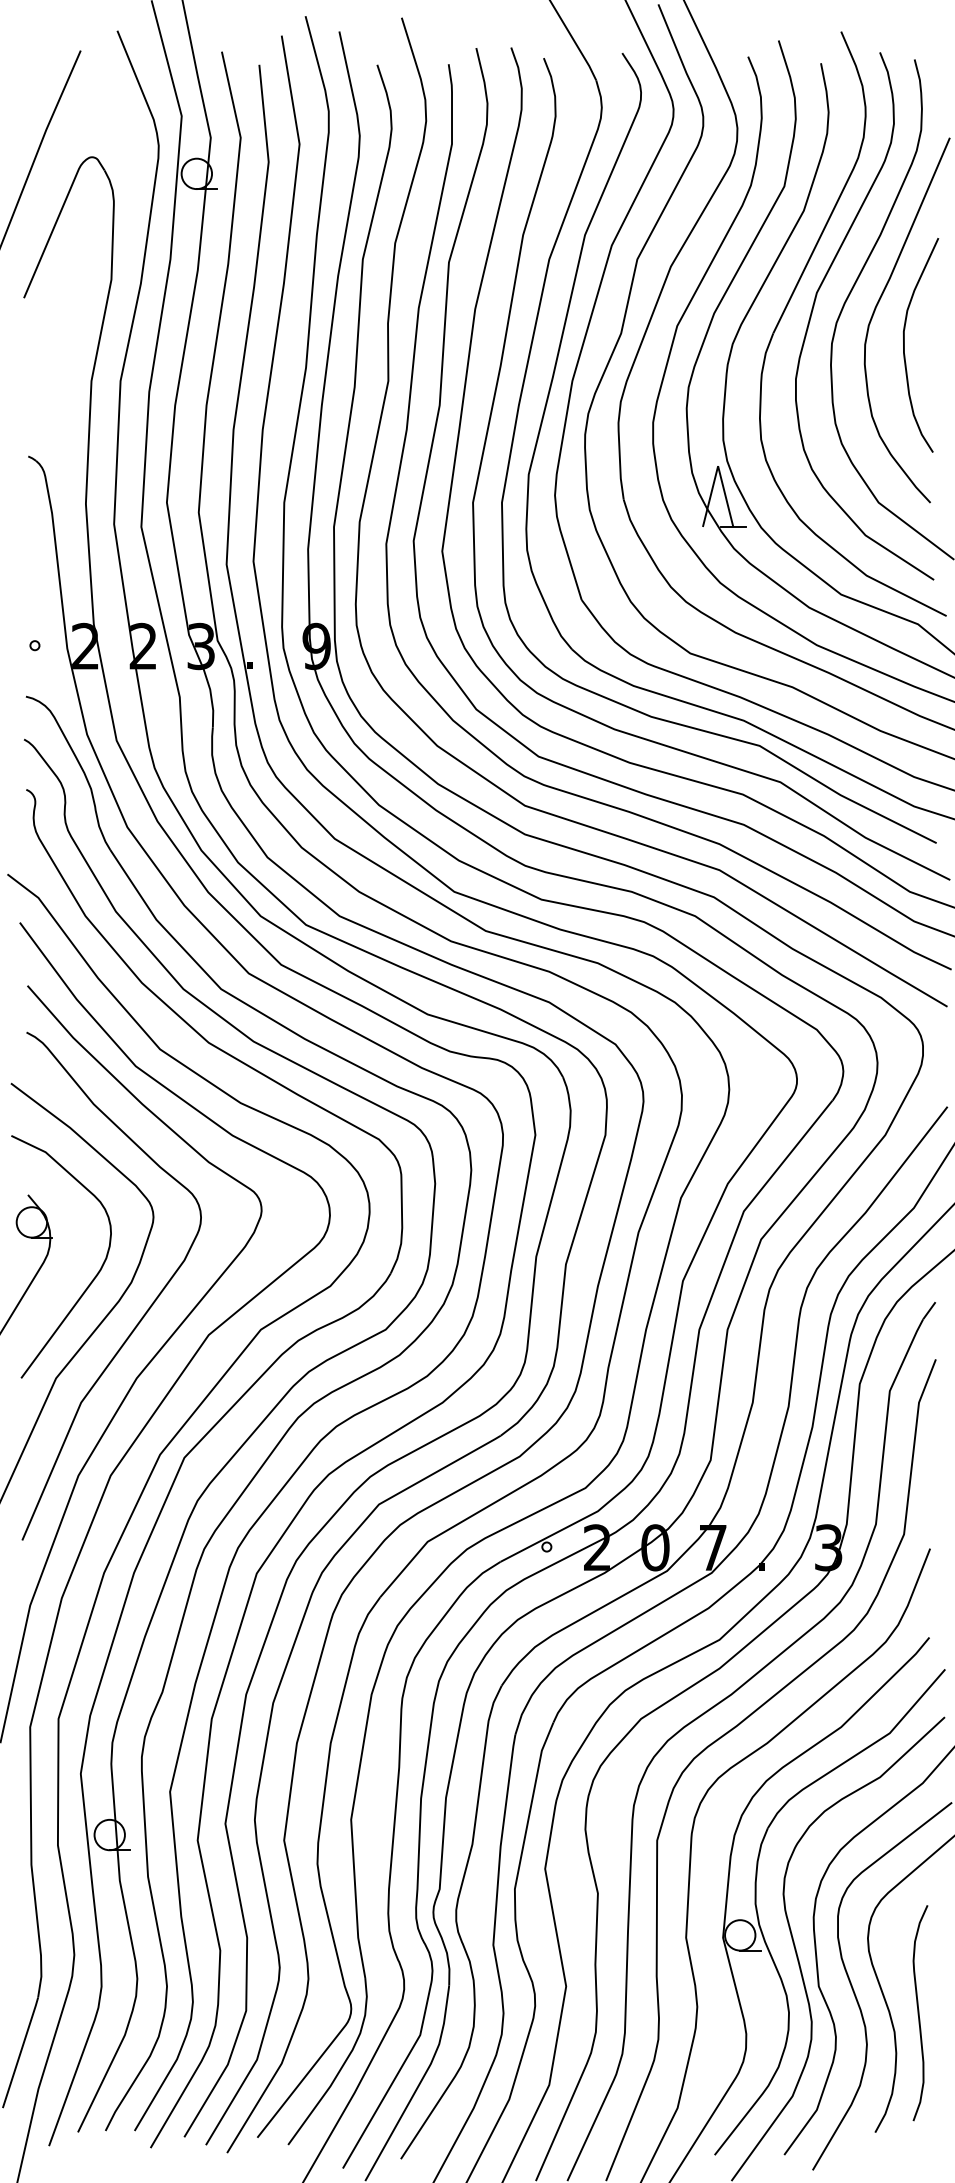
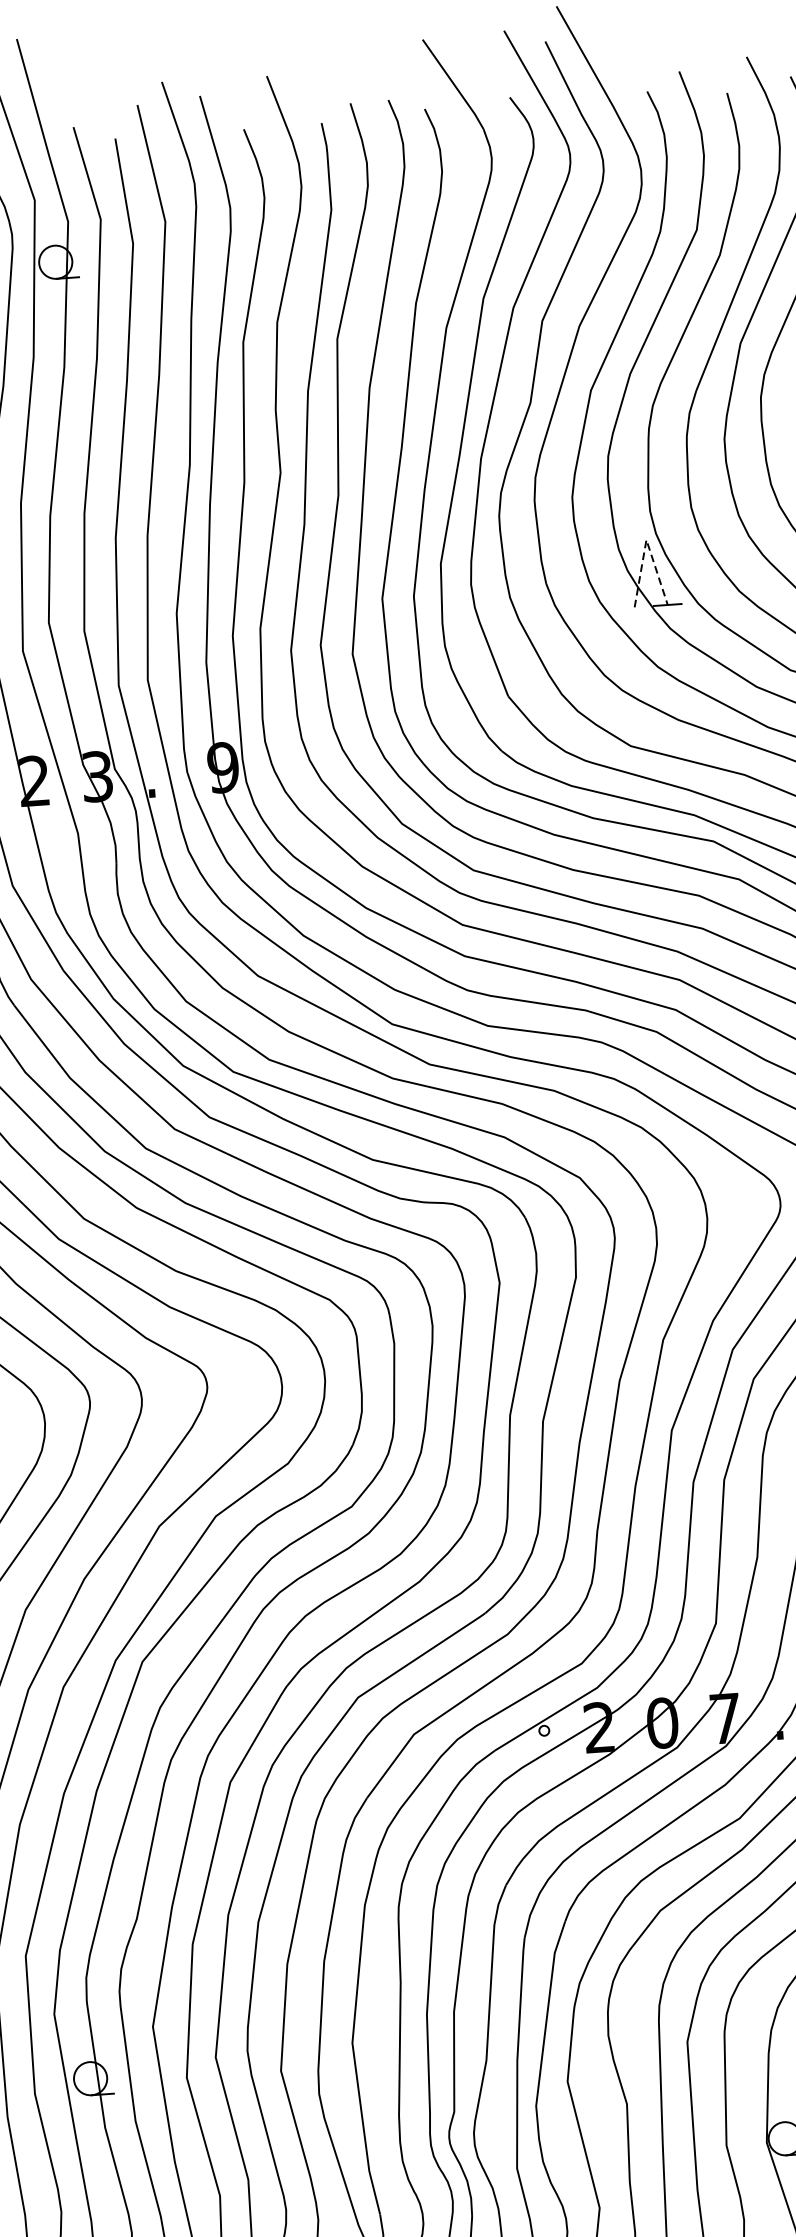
line: (718, 466) -> (646, 540), solid -> dashed

